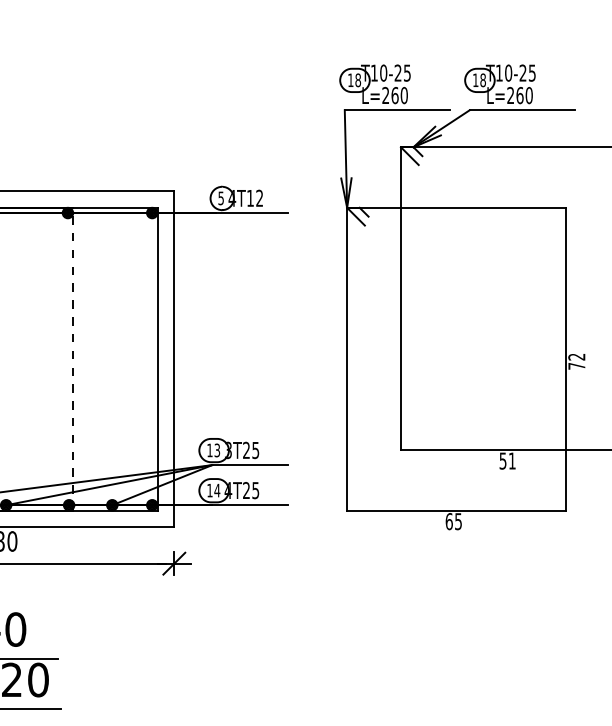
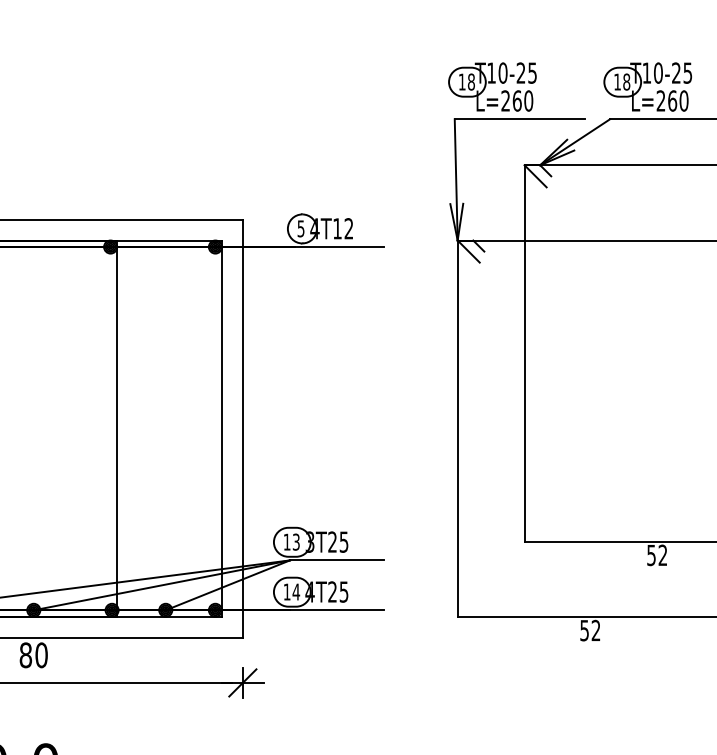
line: (73, 358) -> (117, 427), dashed -> solid
text: (511, 460) -> (661, 554), 51 -> 52
text: (453, 521) -> (589, 630), 65 -> 52

